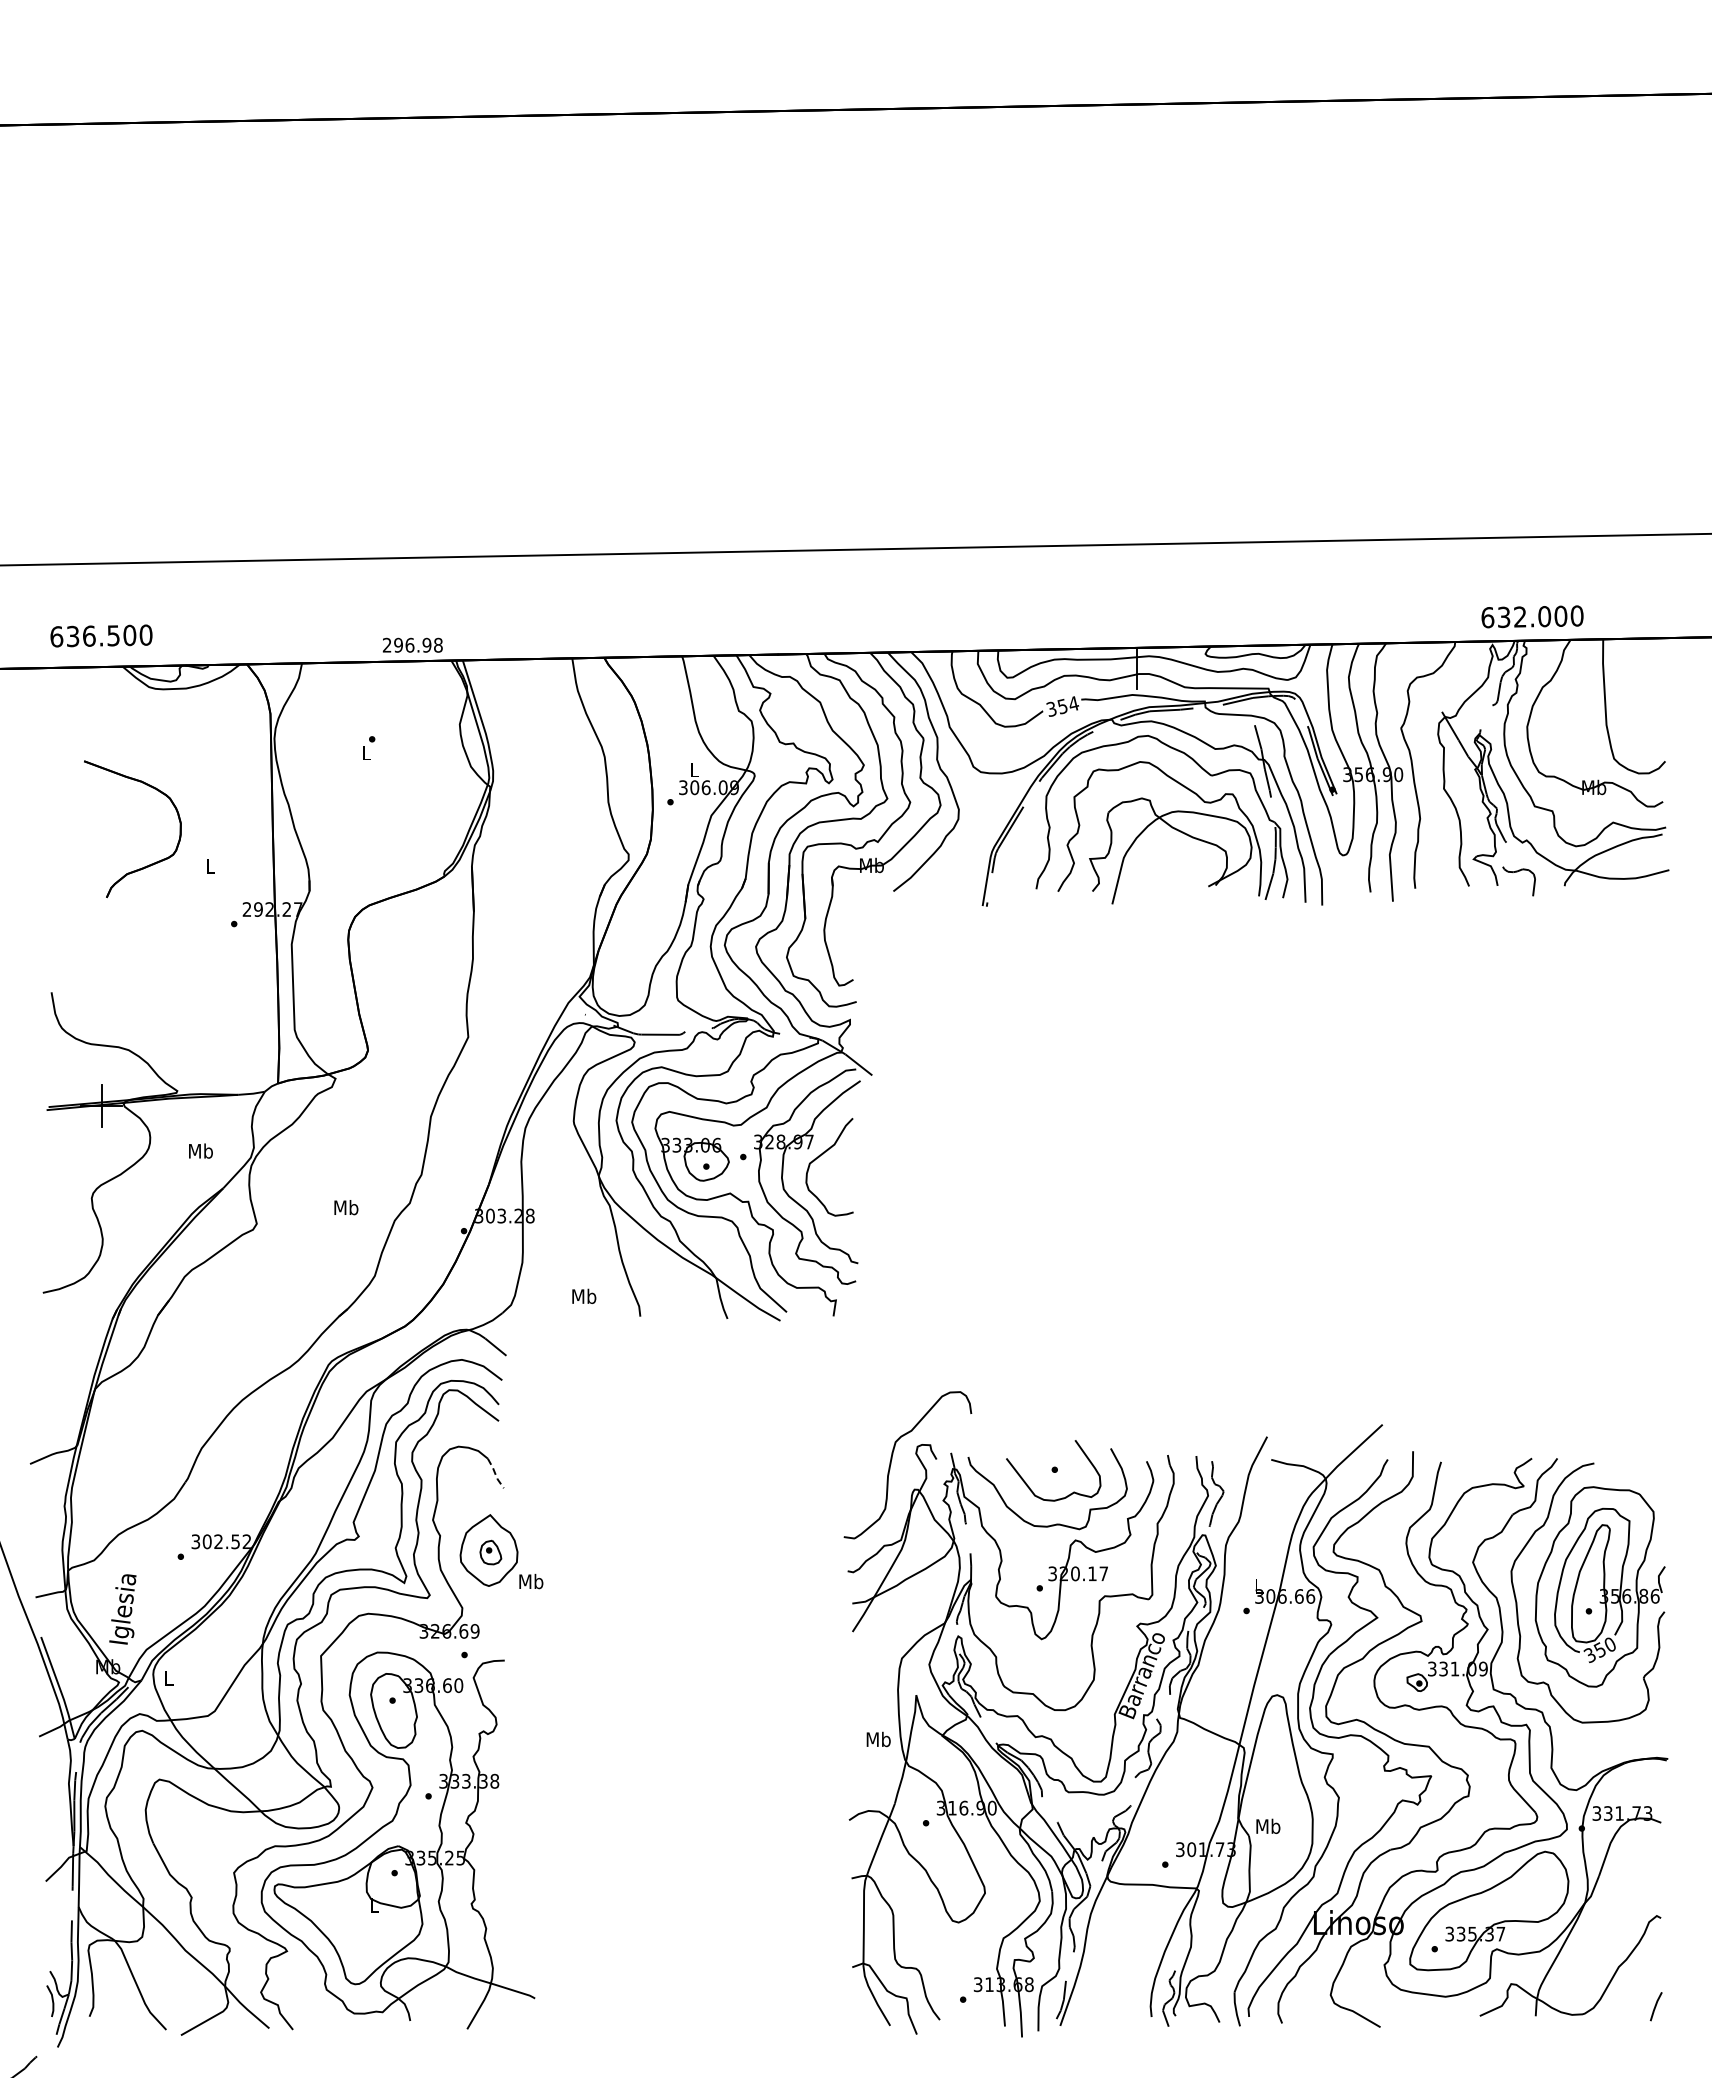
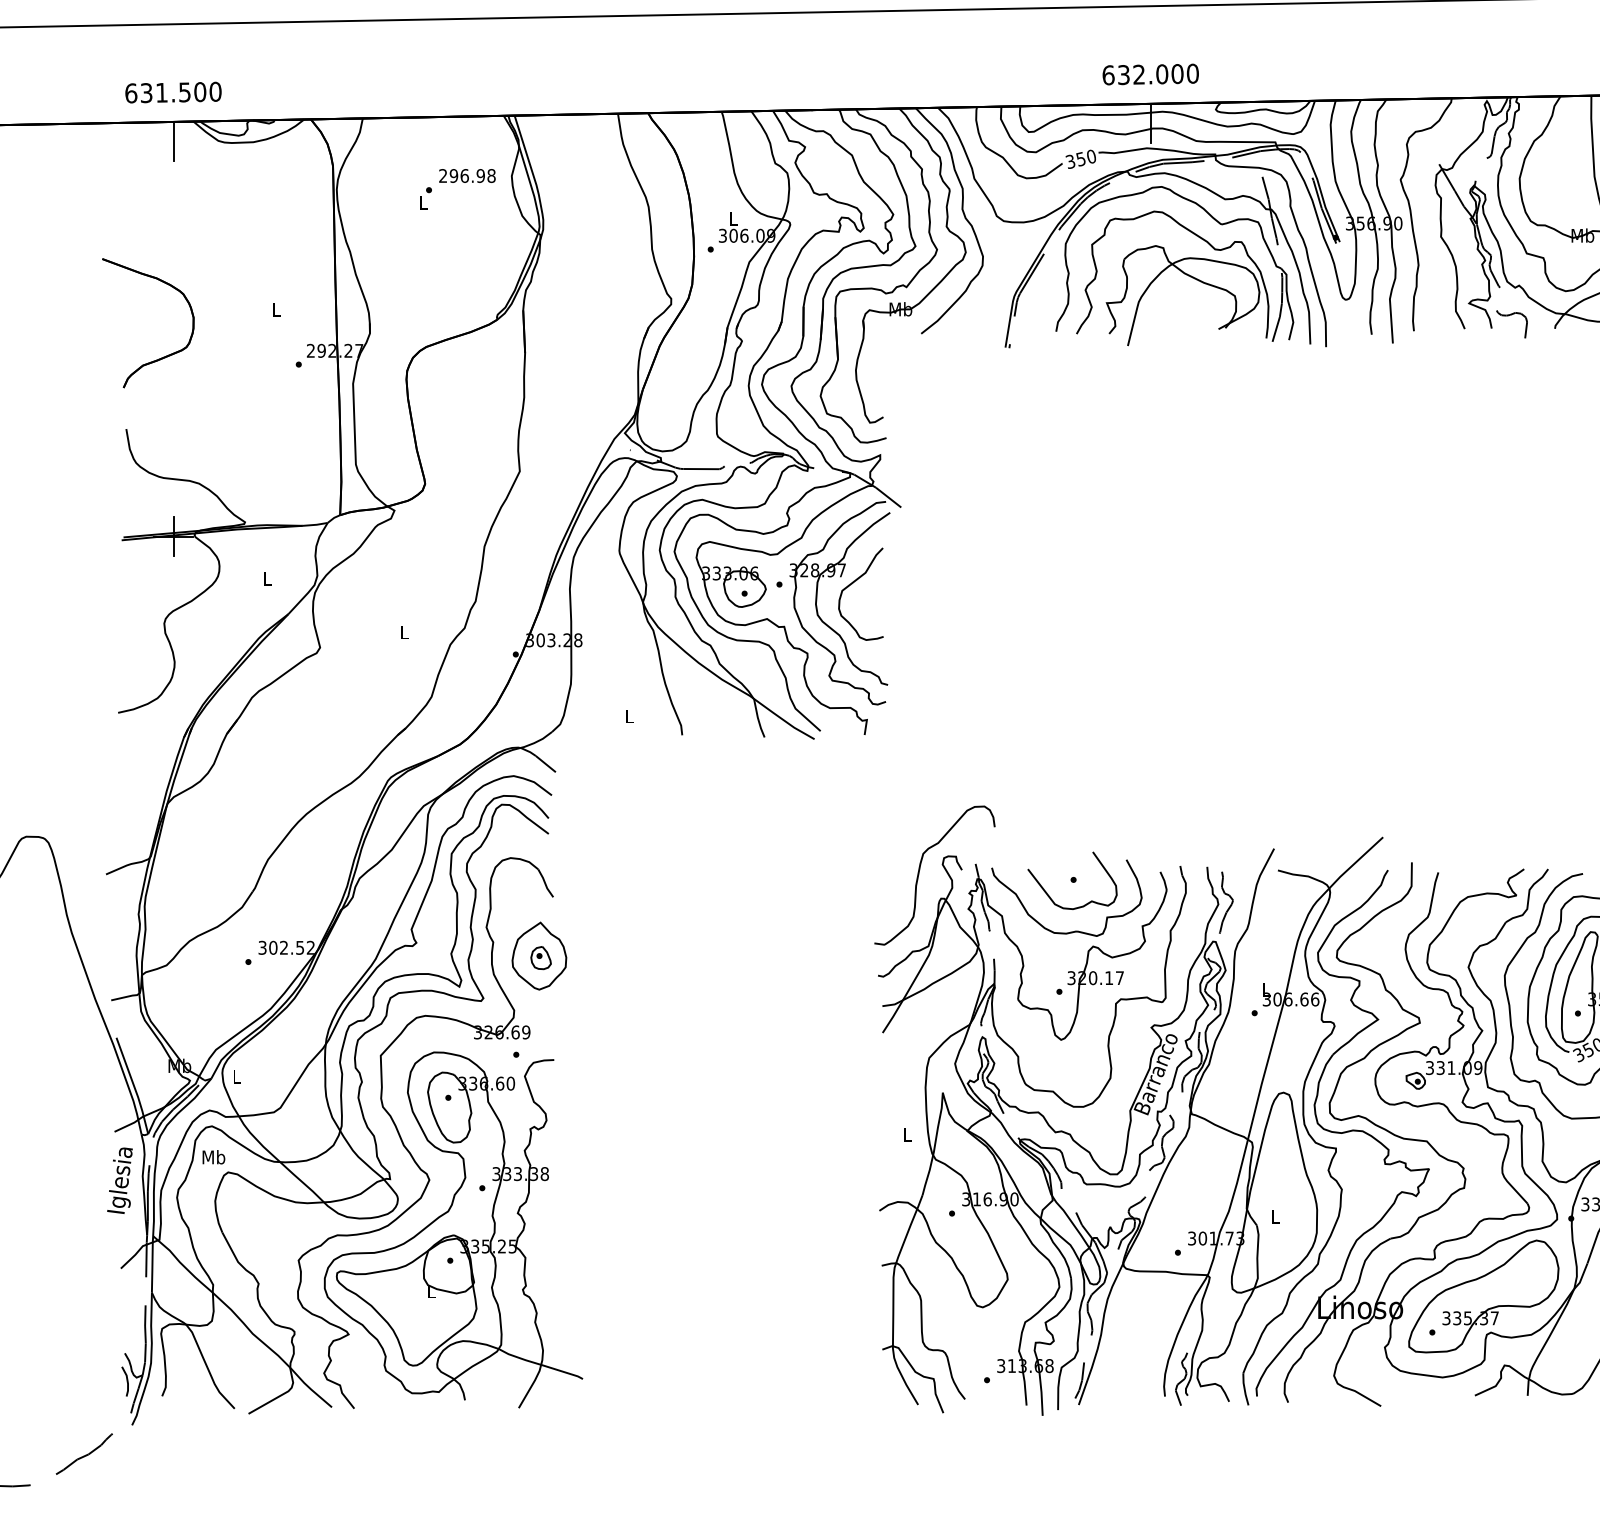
text: (1532, 616) -> (1150, 74), moved
text: (89, 635) -> (162, 92), 636.500 -> 631.500
text: (412, 644) -> (467, 175), moved
line: (101, 687) -> (173, 141), added
text: (1074, 703) -> (1092, 156), 354 -> 350
part: (146, 865) -> (161, 357), moved
text: (200, 1150) -> (266, 578), Mb -> L
text: (346, 1207) -> (404, 632), Mb -> L
text: (584, 1296) -> (629, 716), Mb -> L
line: (495, 1473) -> (545, 883), dashed -> solid
text: (531, 1581) -> (214, 1157), moved
text: (122, 1609) -> (119, 1180), moved
text: (878, 1739) -> (907, 1134), Mb -> L
text: (1268, 1825) -> (1275, 1215), Mb -> L

